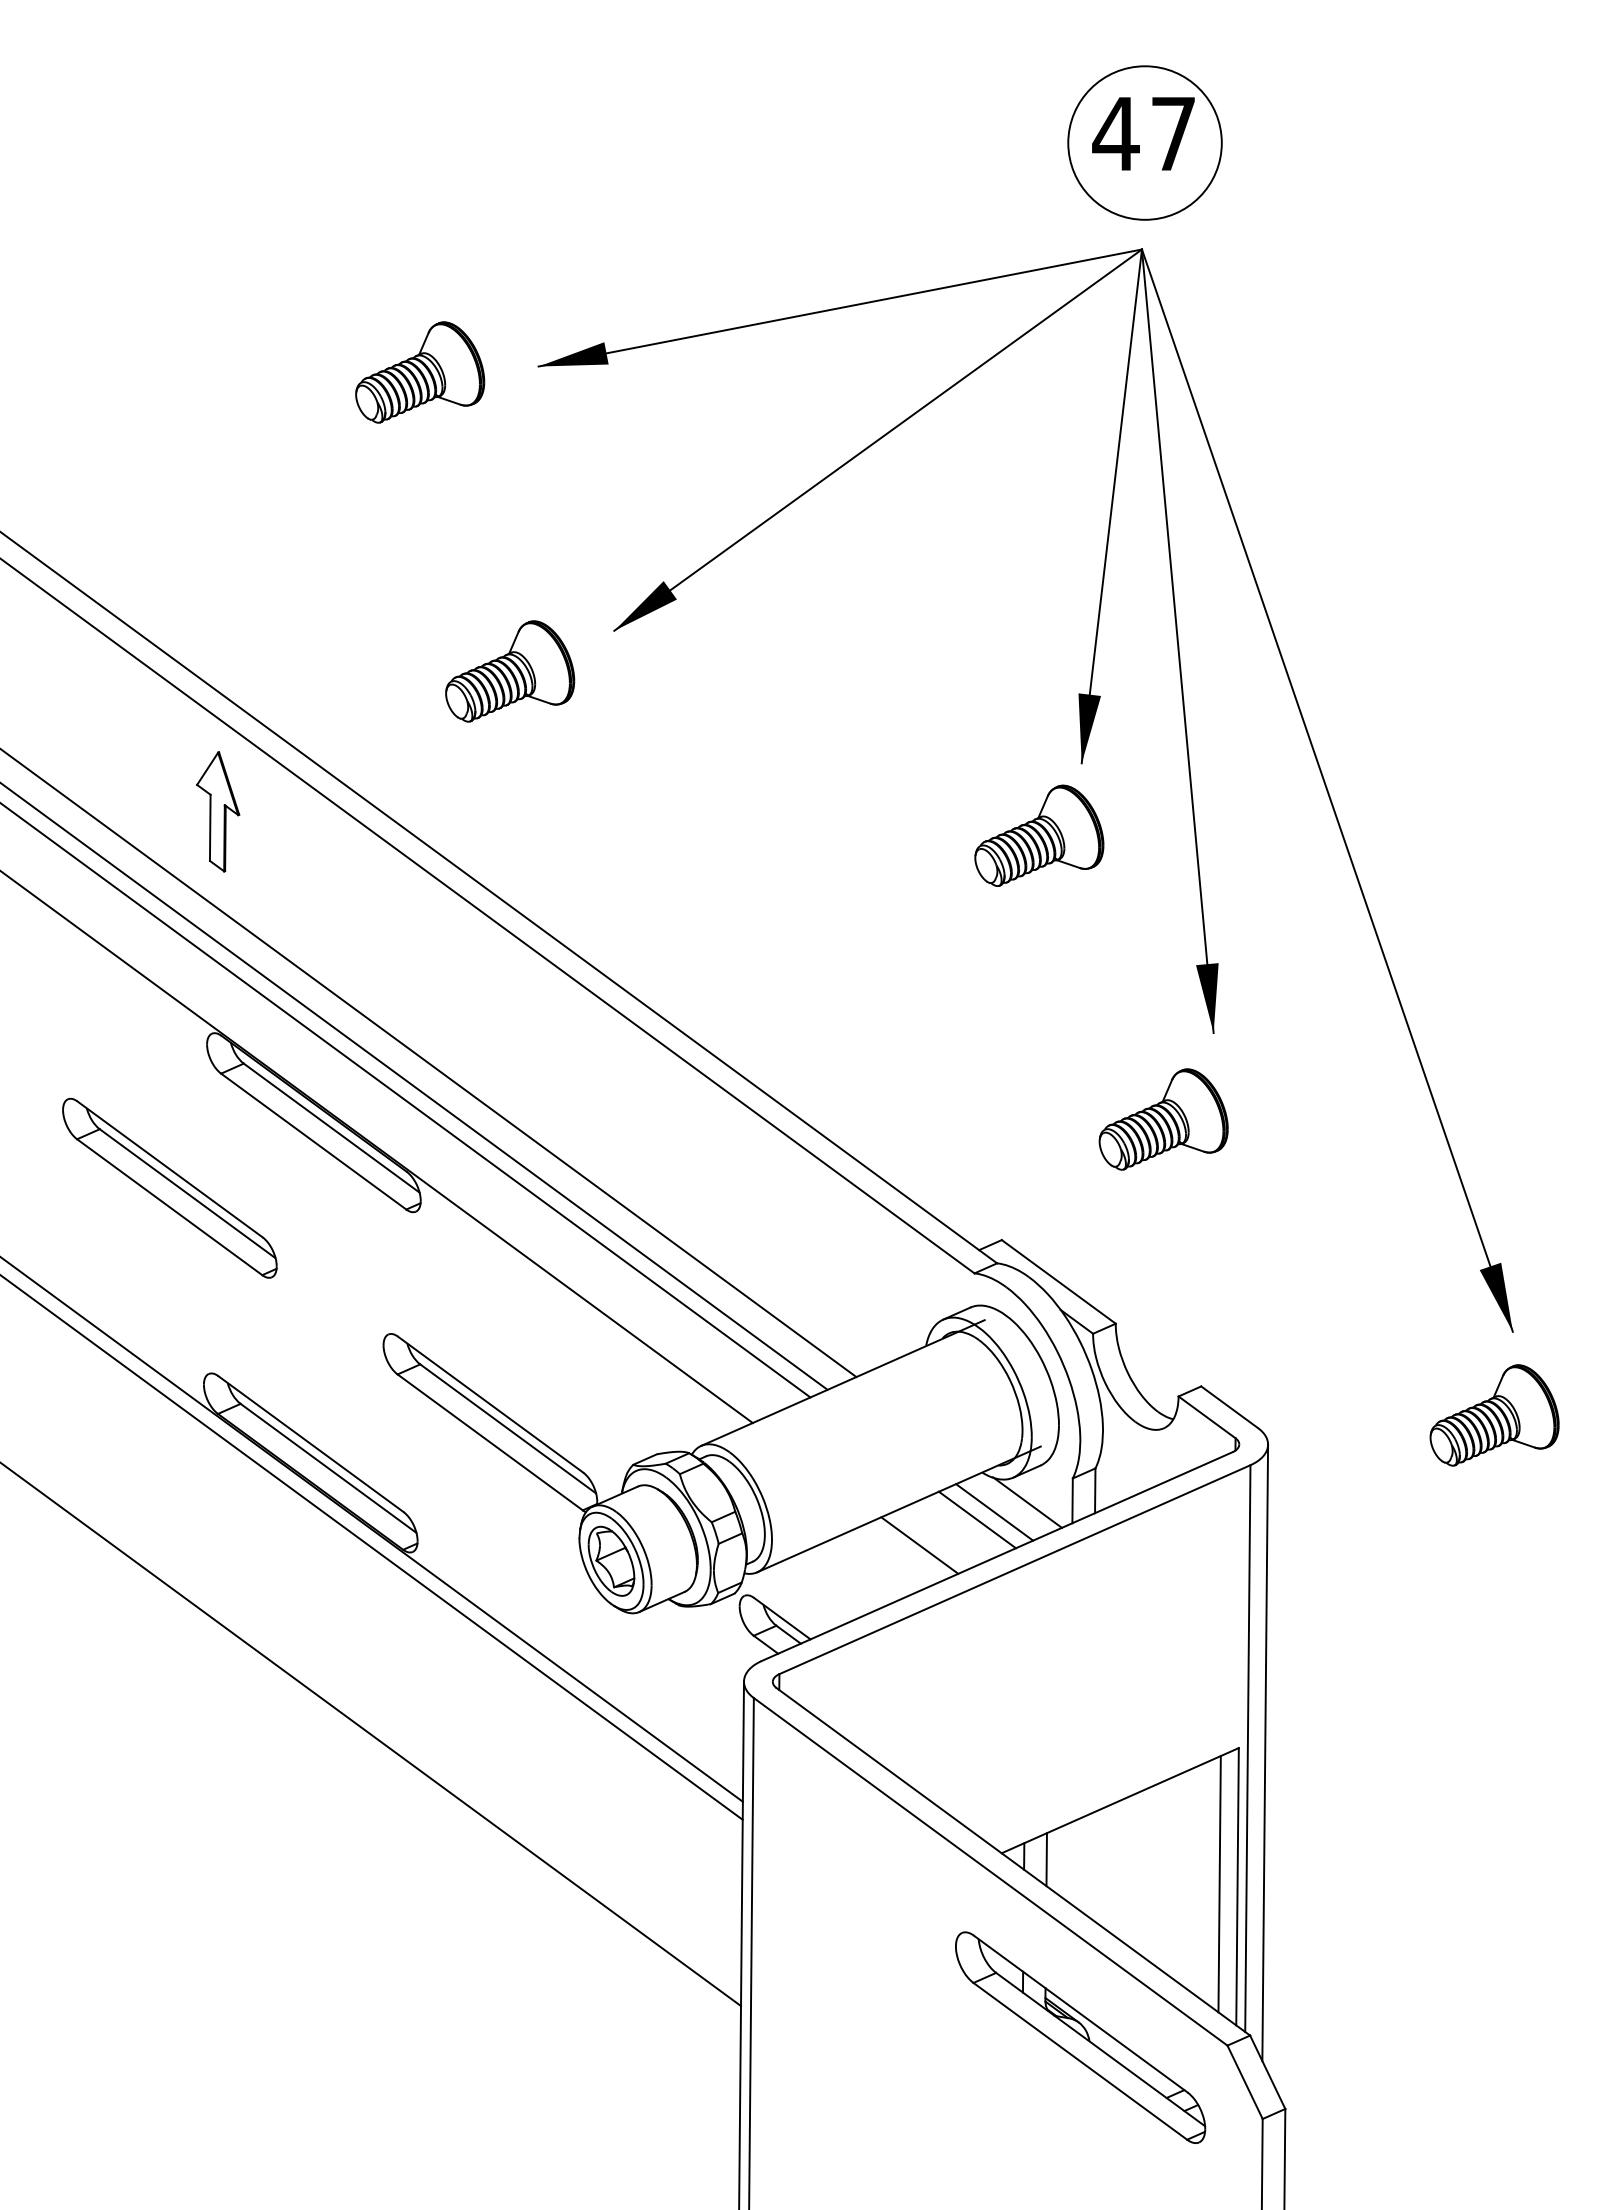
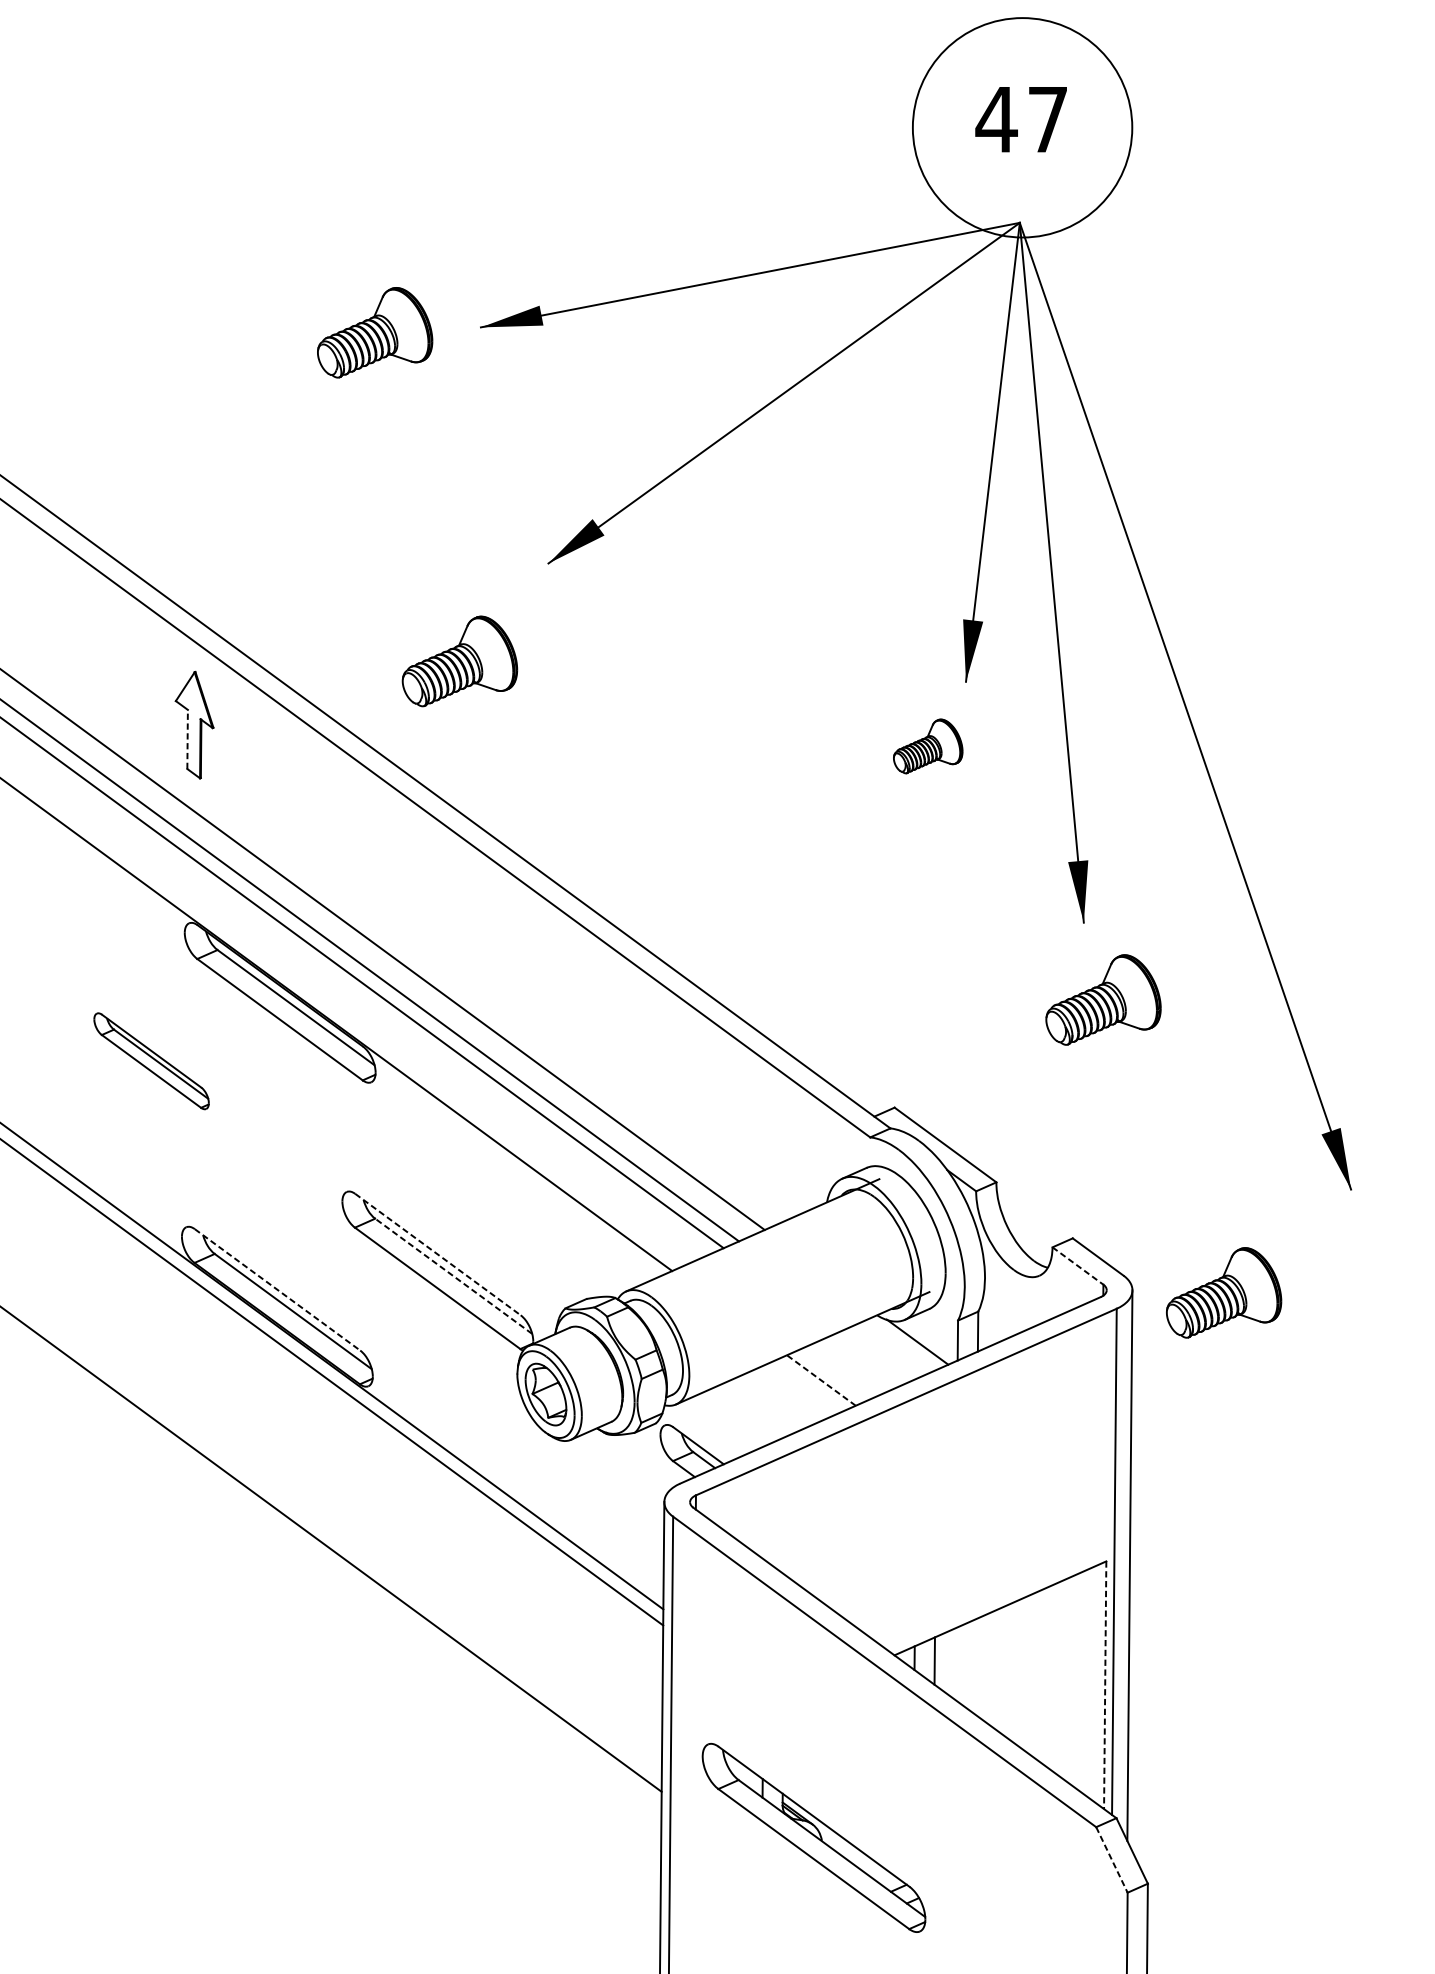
circle: (1144, 142) -> (1022, 127), size x1.6
part: (510, 671) -> (460, 661), moved
line: (210, 827) -> (187, 739), solid -> dashed
part: (1039, 835) -> (928, 746), size x0.6
part: (1163, 1119) -> (1103, 999), moved
part: (169, 1187) -> (151, 1060), size x0.6
line: (490, 1404) -> (437, 1254), solid -> dashed
part: (1494, 1415) -> (1223, 1292), moved
line: (1207, 1417) -> (1078, 1266), solid -> dashed
line: (508, 1428) -> (454, 1275), solid -> dashed
line: (310, 1444) -> (277, 1290), solid -> dashed
line: (994, 1512) -> (888, 1350), removed
line: (976, 1519) -> (872, 1357), removed
line: (919, 1545) -> (821, 1380), solid -> dashed
line: (1219, 1884) -> (1089, 1683), removed
line: (1237, 1886) -> (1105, 1685), solid -> dashed
part: (1080, 2037) -> (813, 1837), moved
line: (1245, 2082) -> (1112, 1860), solid -> dashed

